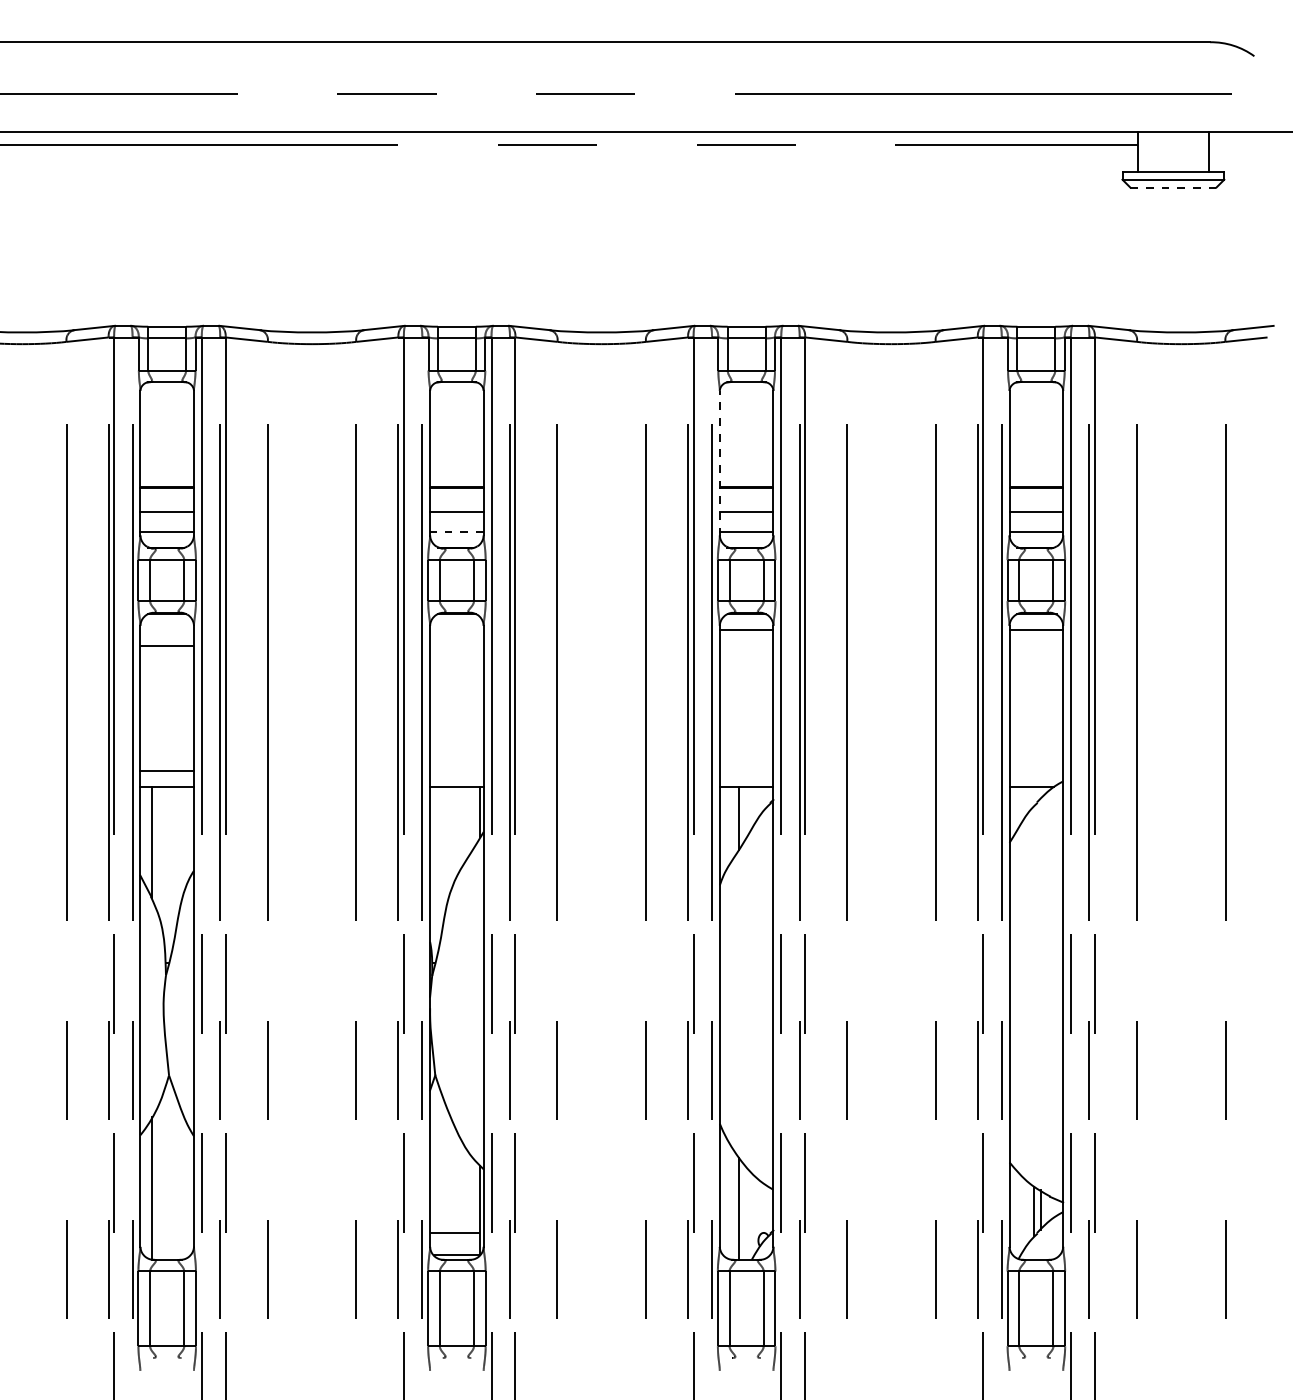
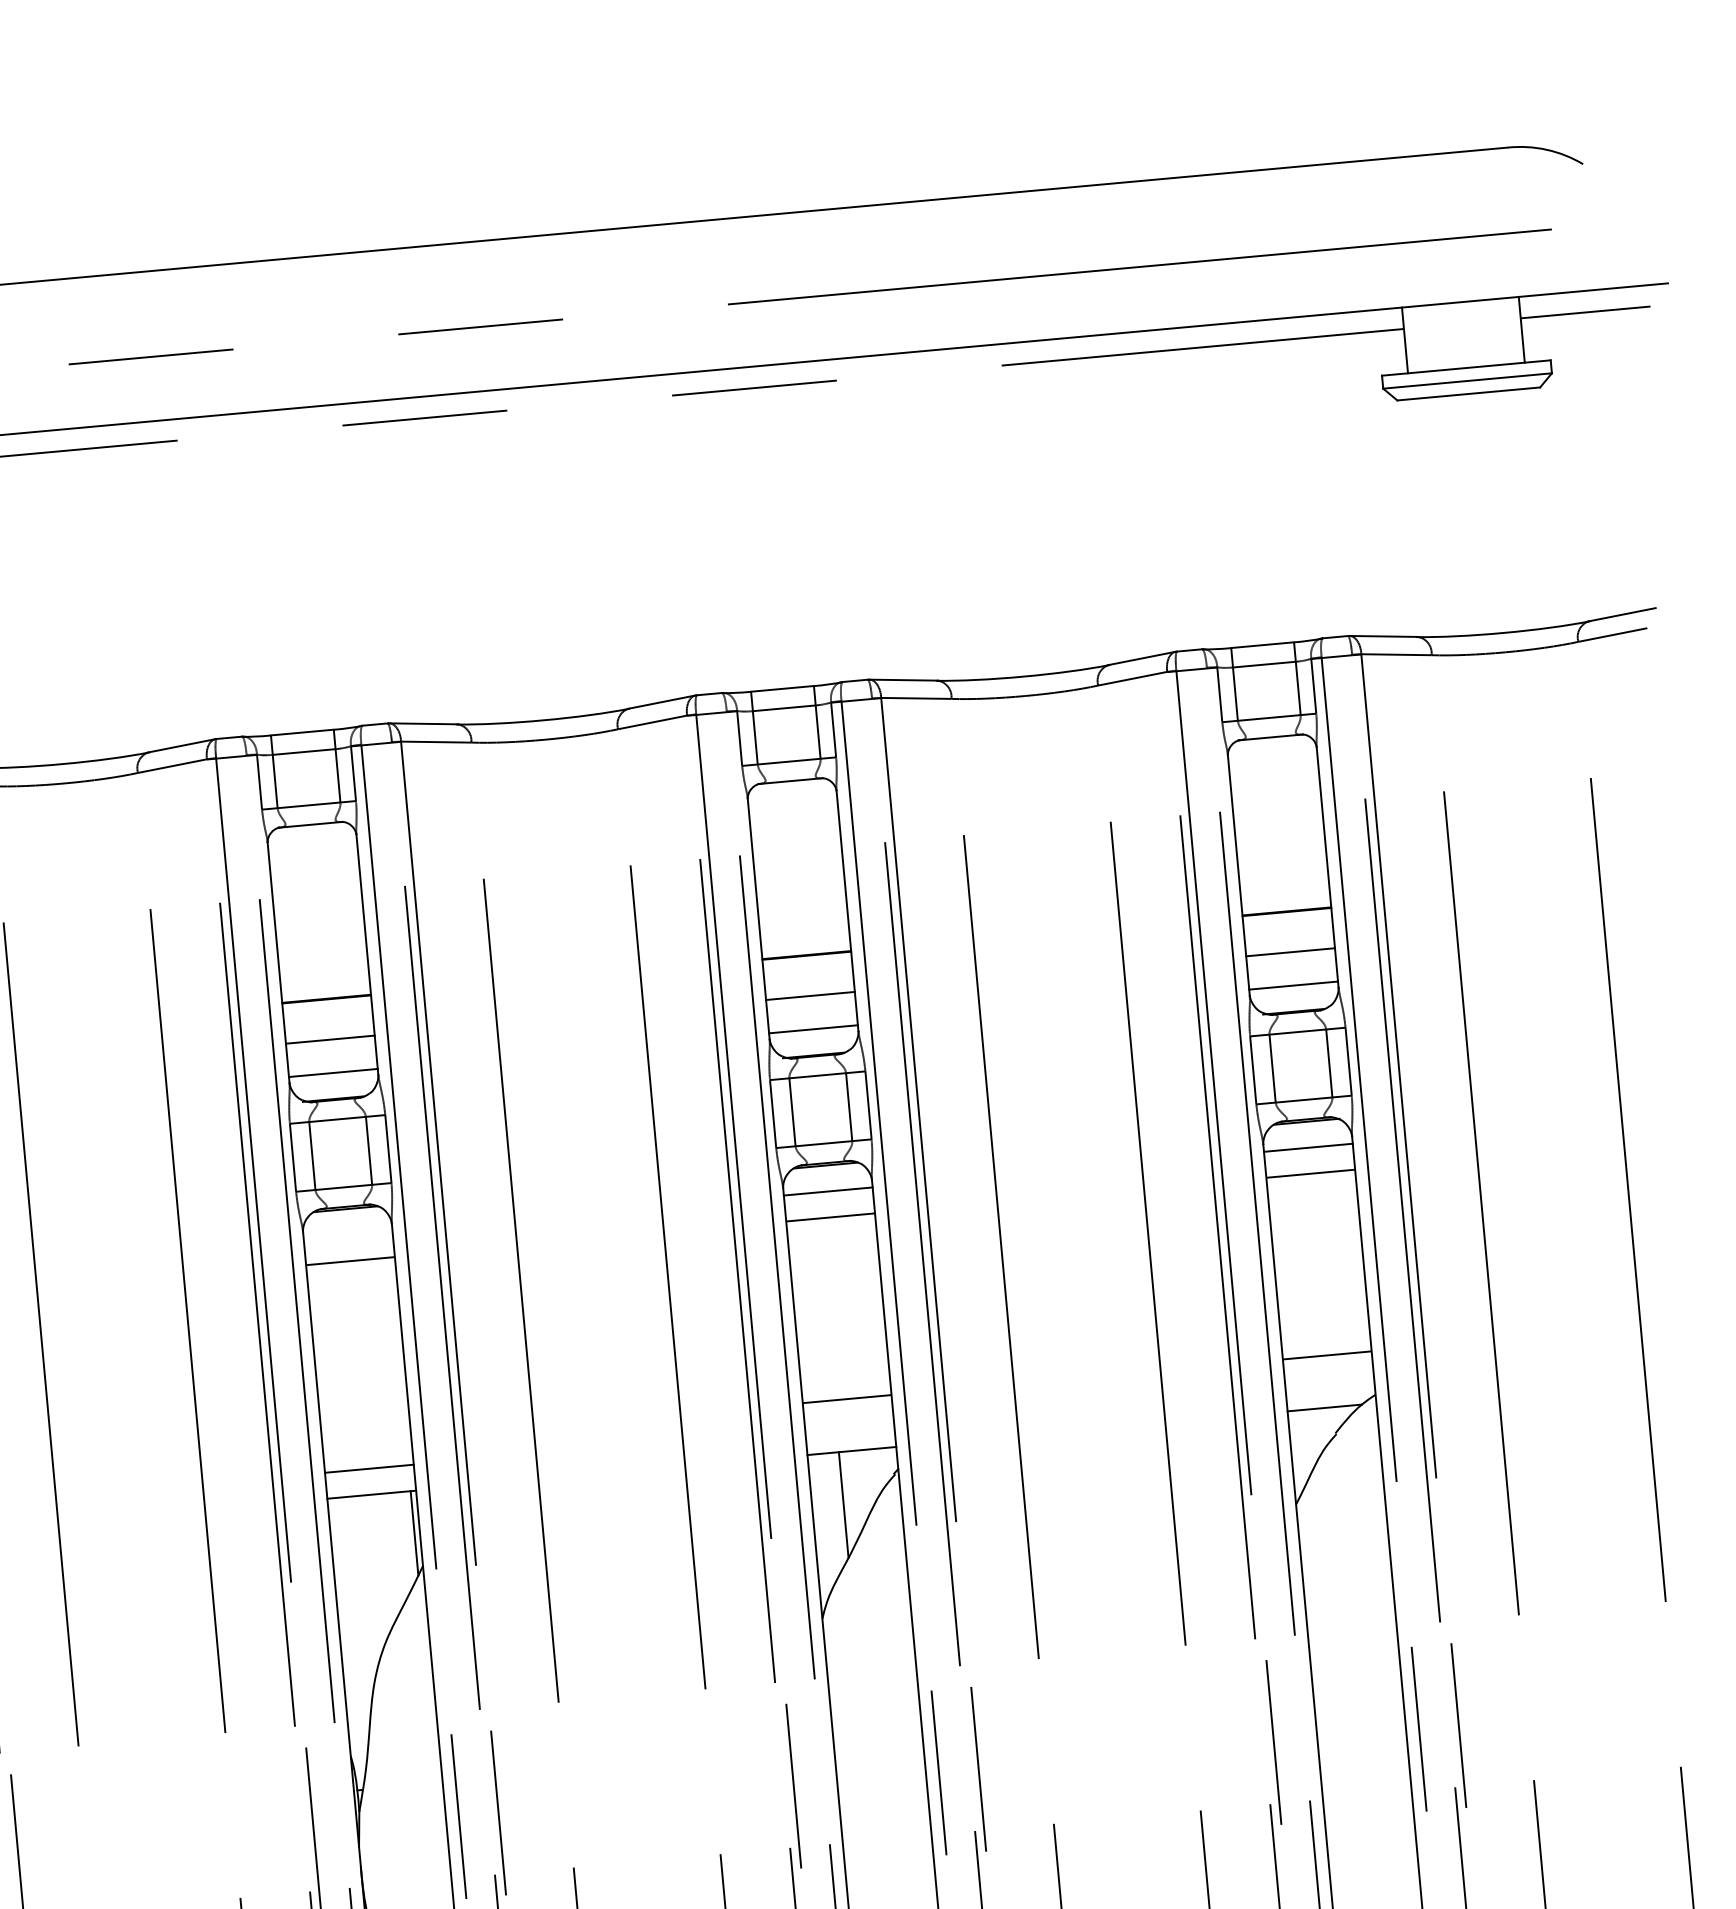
line: (1247, 145) -> (1585, 313), added
line: (1172, 187) -> (1467, 394), dashed -> solid
line: (719, 462) -> (758, 918), dashed -> solid
line: (456, 532) -> (332, 1073), dashed -> solid
line: (456, 645) -> (349, 1260), added
line: (746, 645) -> (830, 1217), added
line: (1036, 645) -> (1310, 1173), added
line: (746, 755) -> (846, 1399), added
line: (1036, 755) -> (1327, 1355), added
line: (456, 770) -> (368, 1468), added

